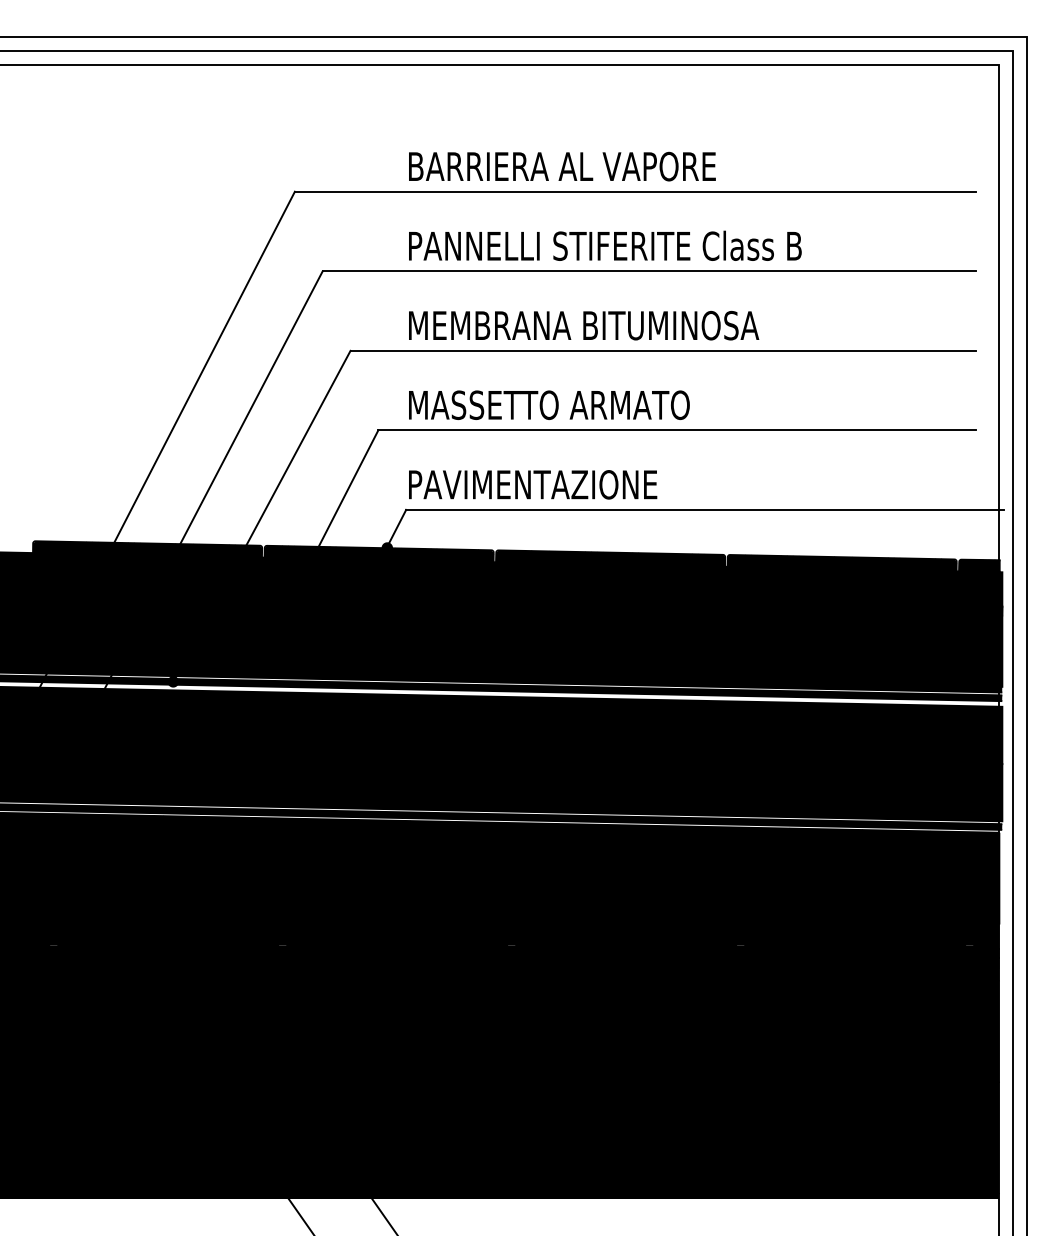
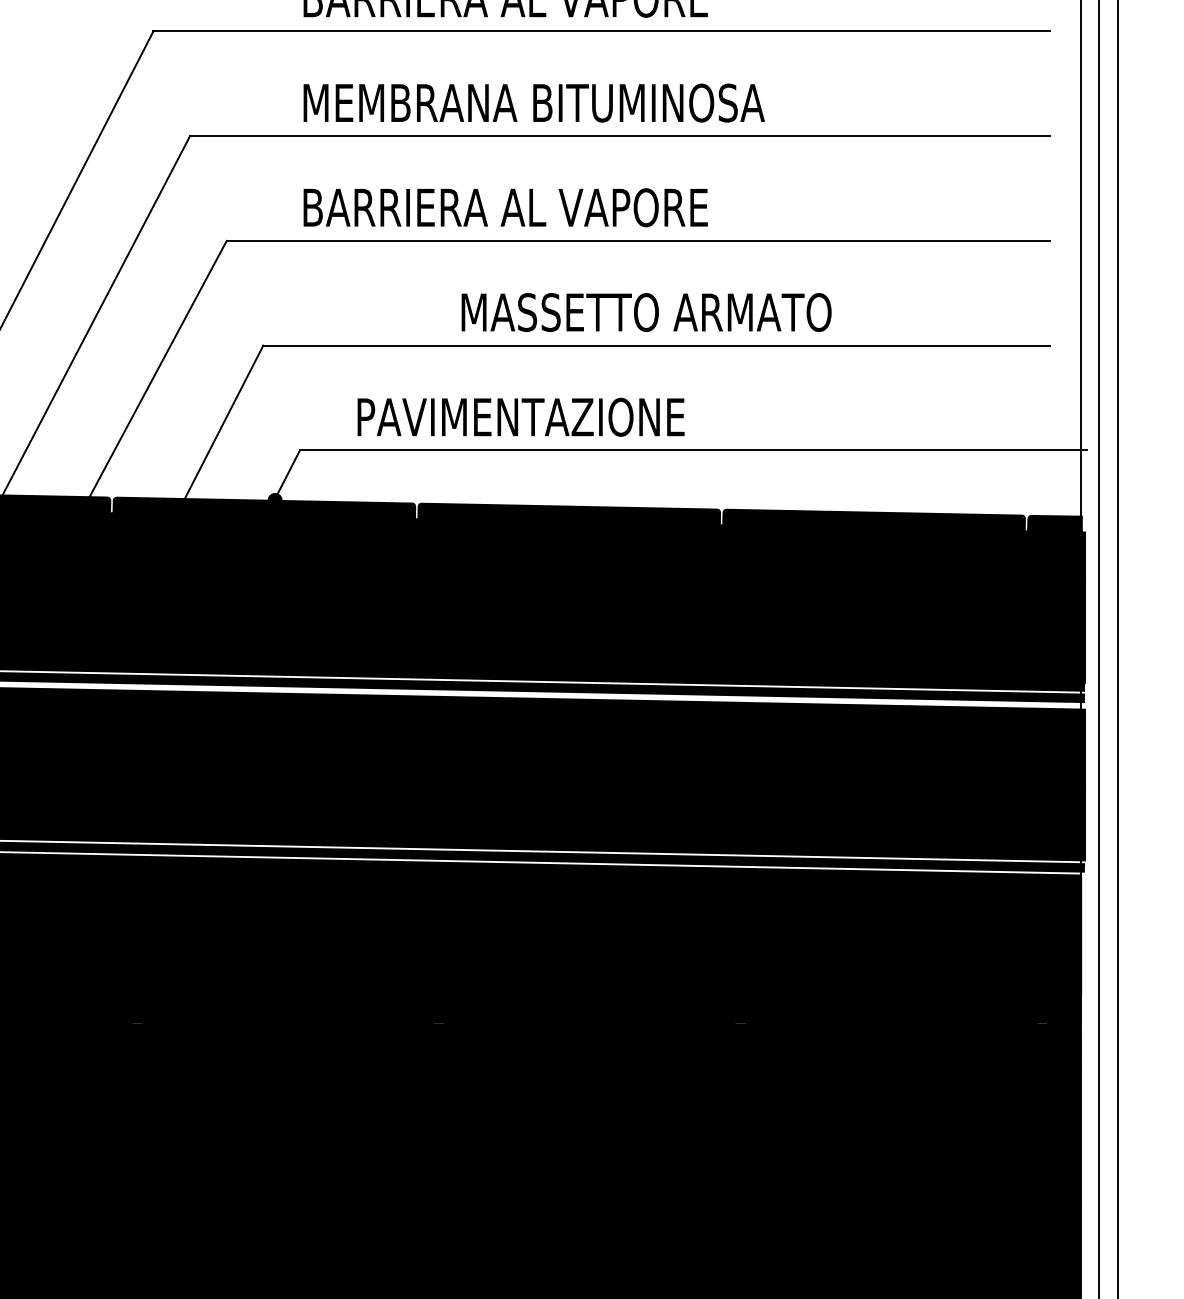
text: (606, 245) -> (563, 102), PANNELLI STIFERITE Class B -> MEMBRANA BITUMINOSA
text: (585, 325) -> (536, 207), MEMBRANA BITUMINOSA -> BARRIERA AL VAPORE
text: (549, 404) -> (646, 311), moved
text: (533, 484) -> (521, 416), moved

